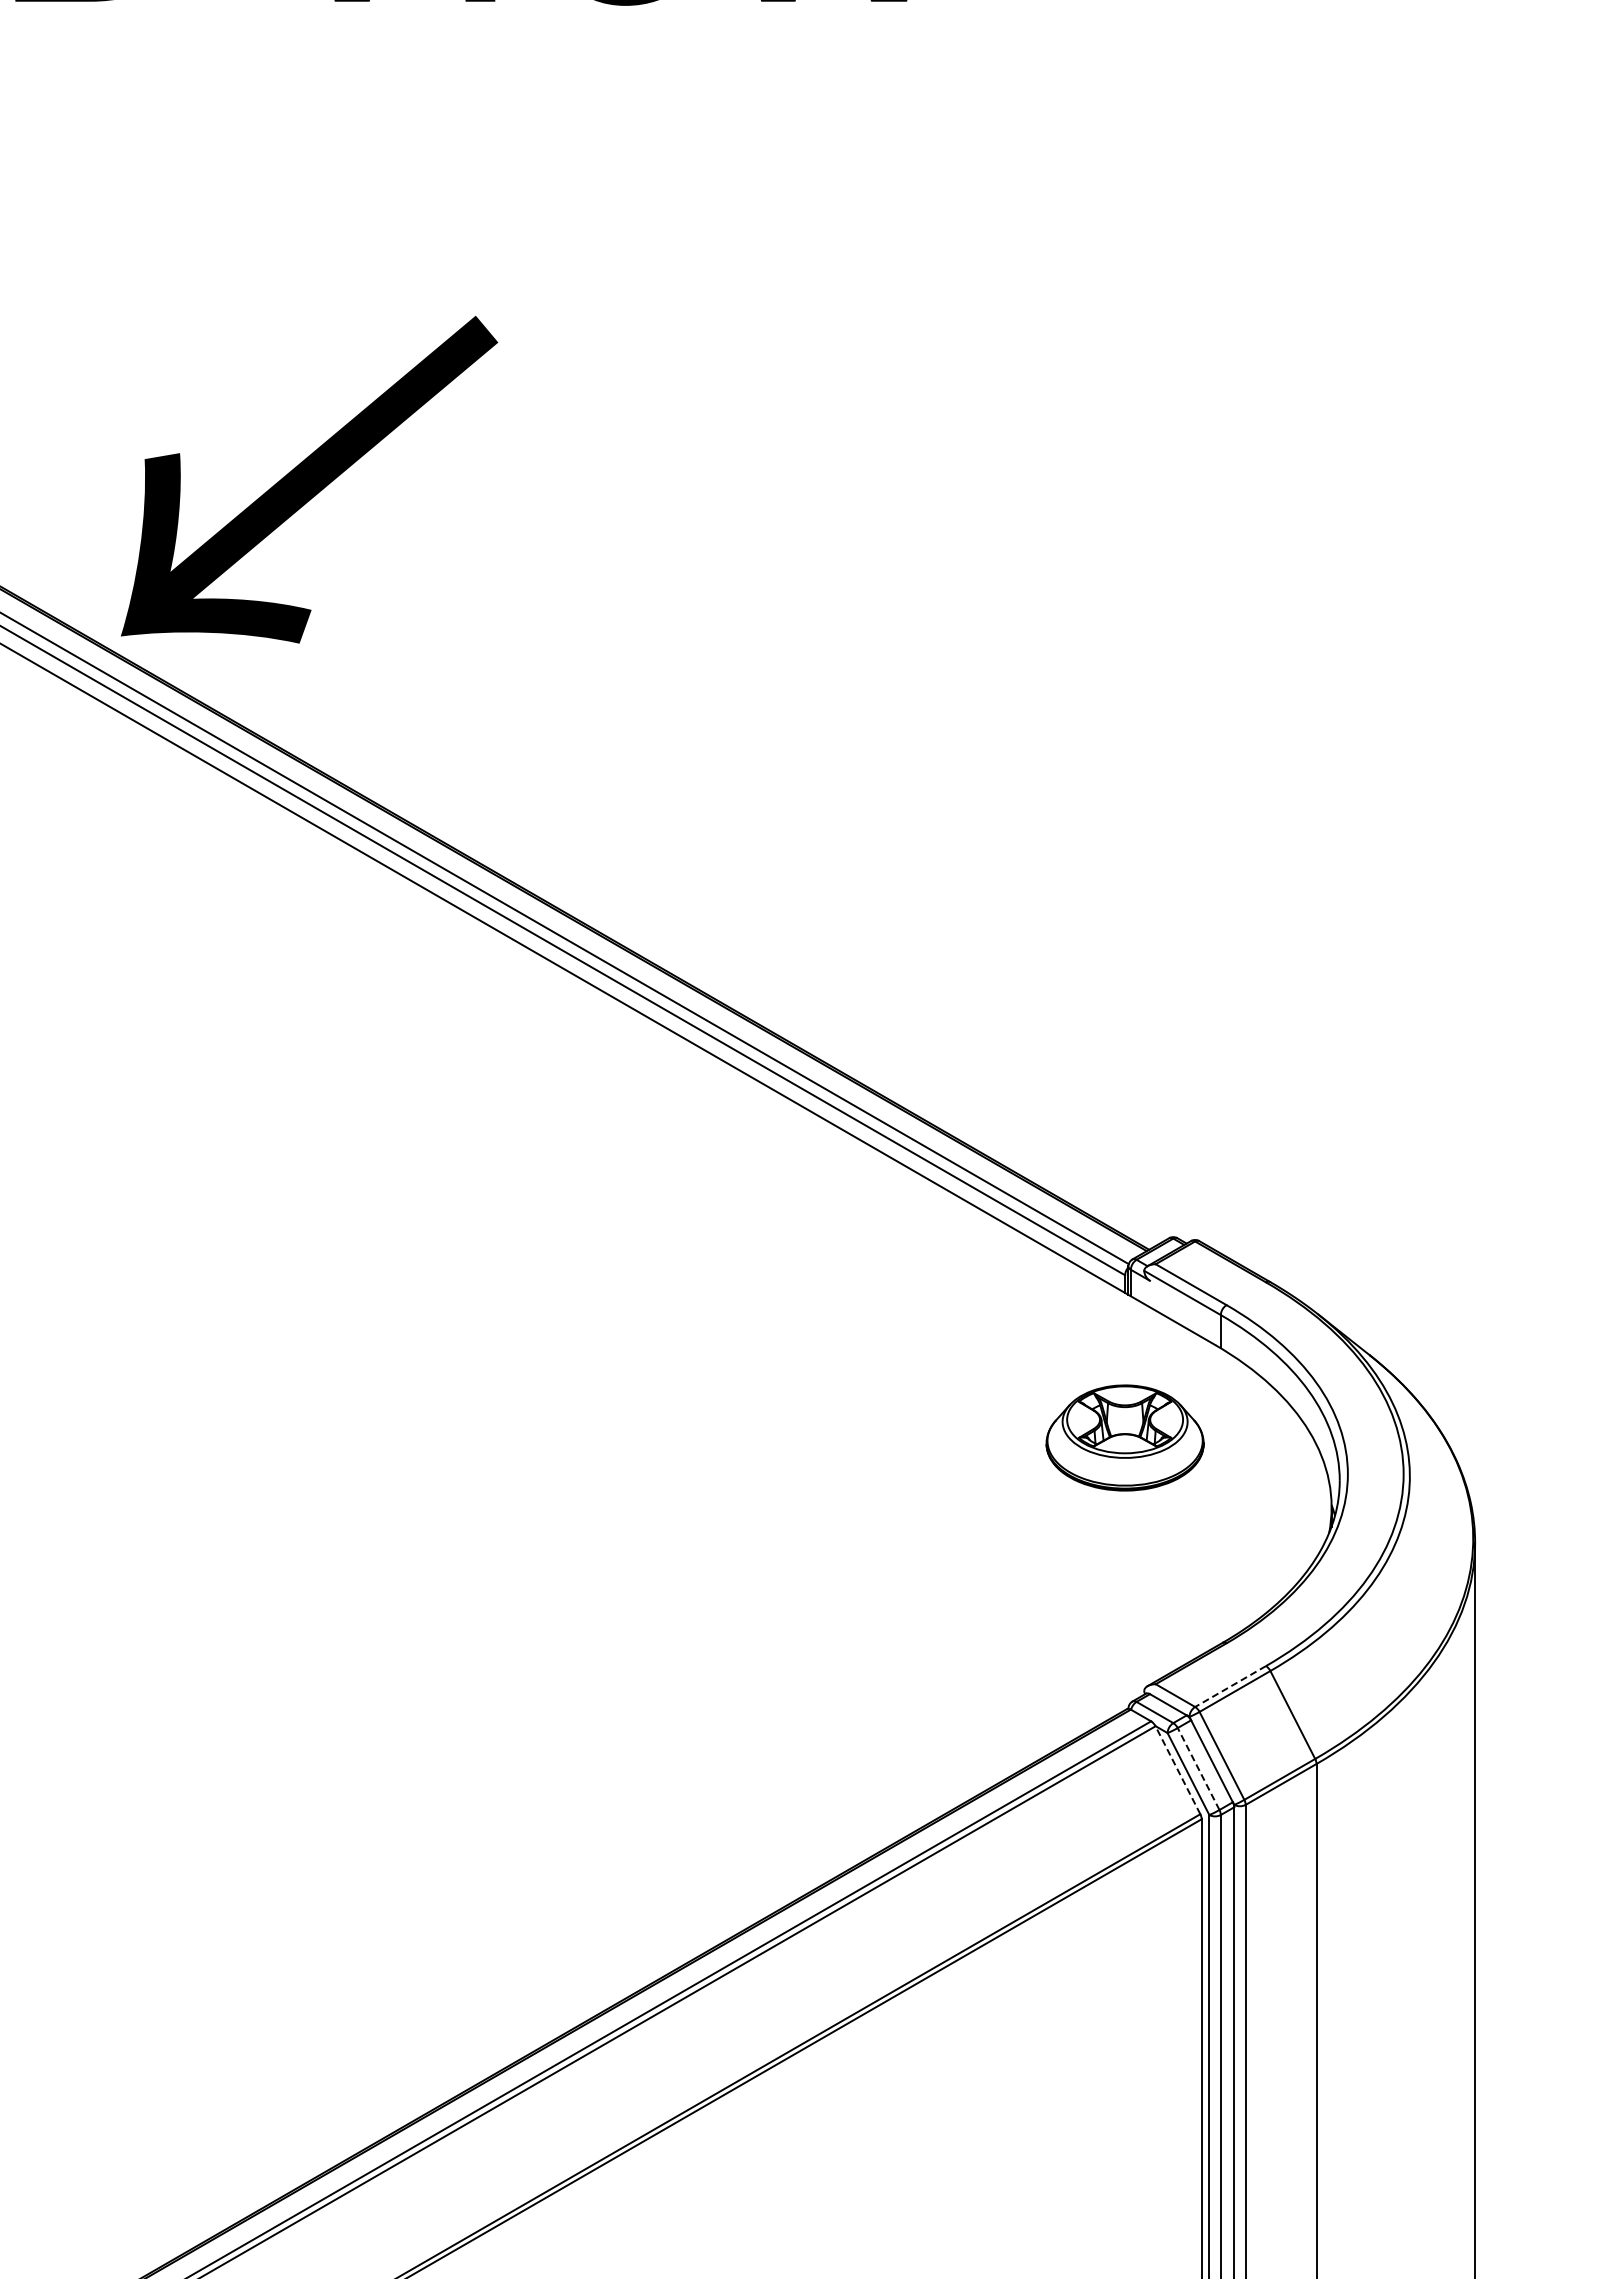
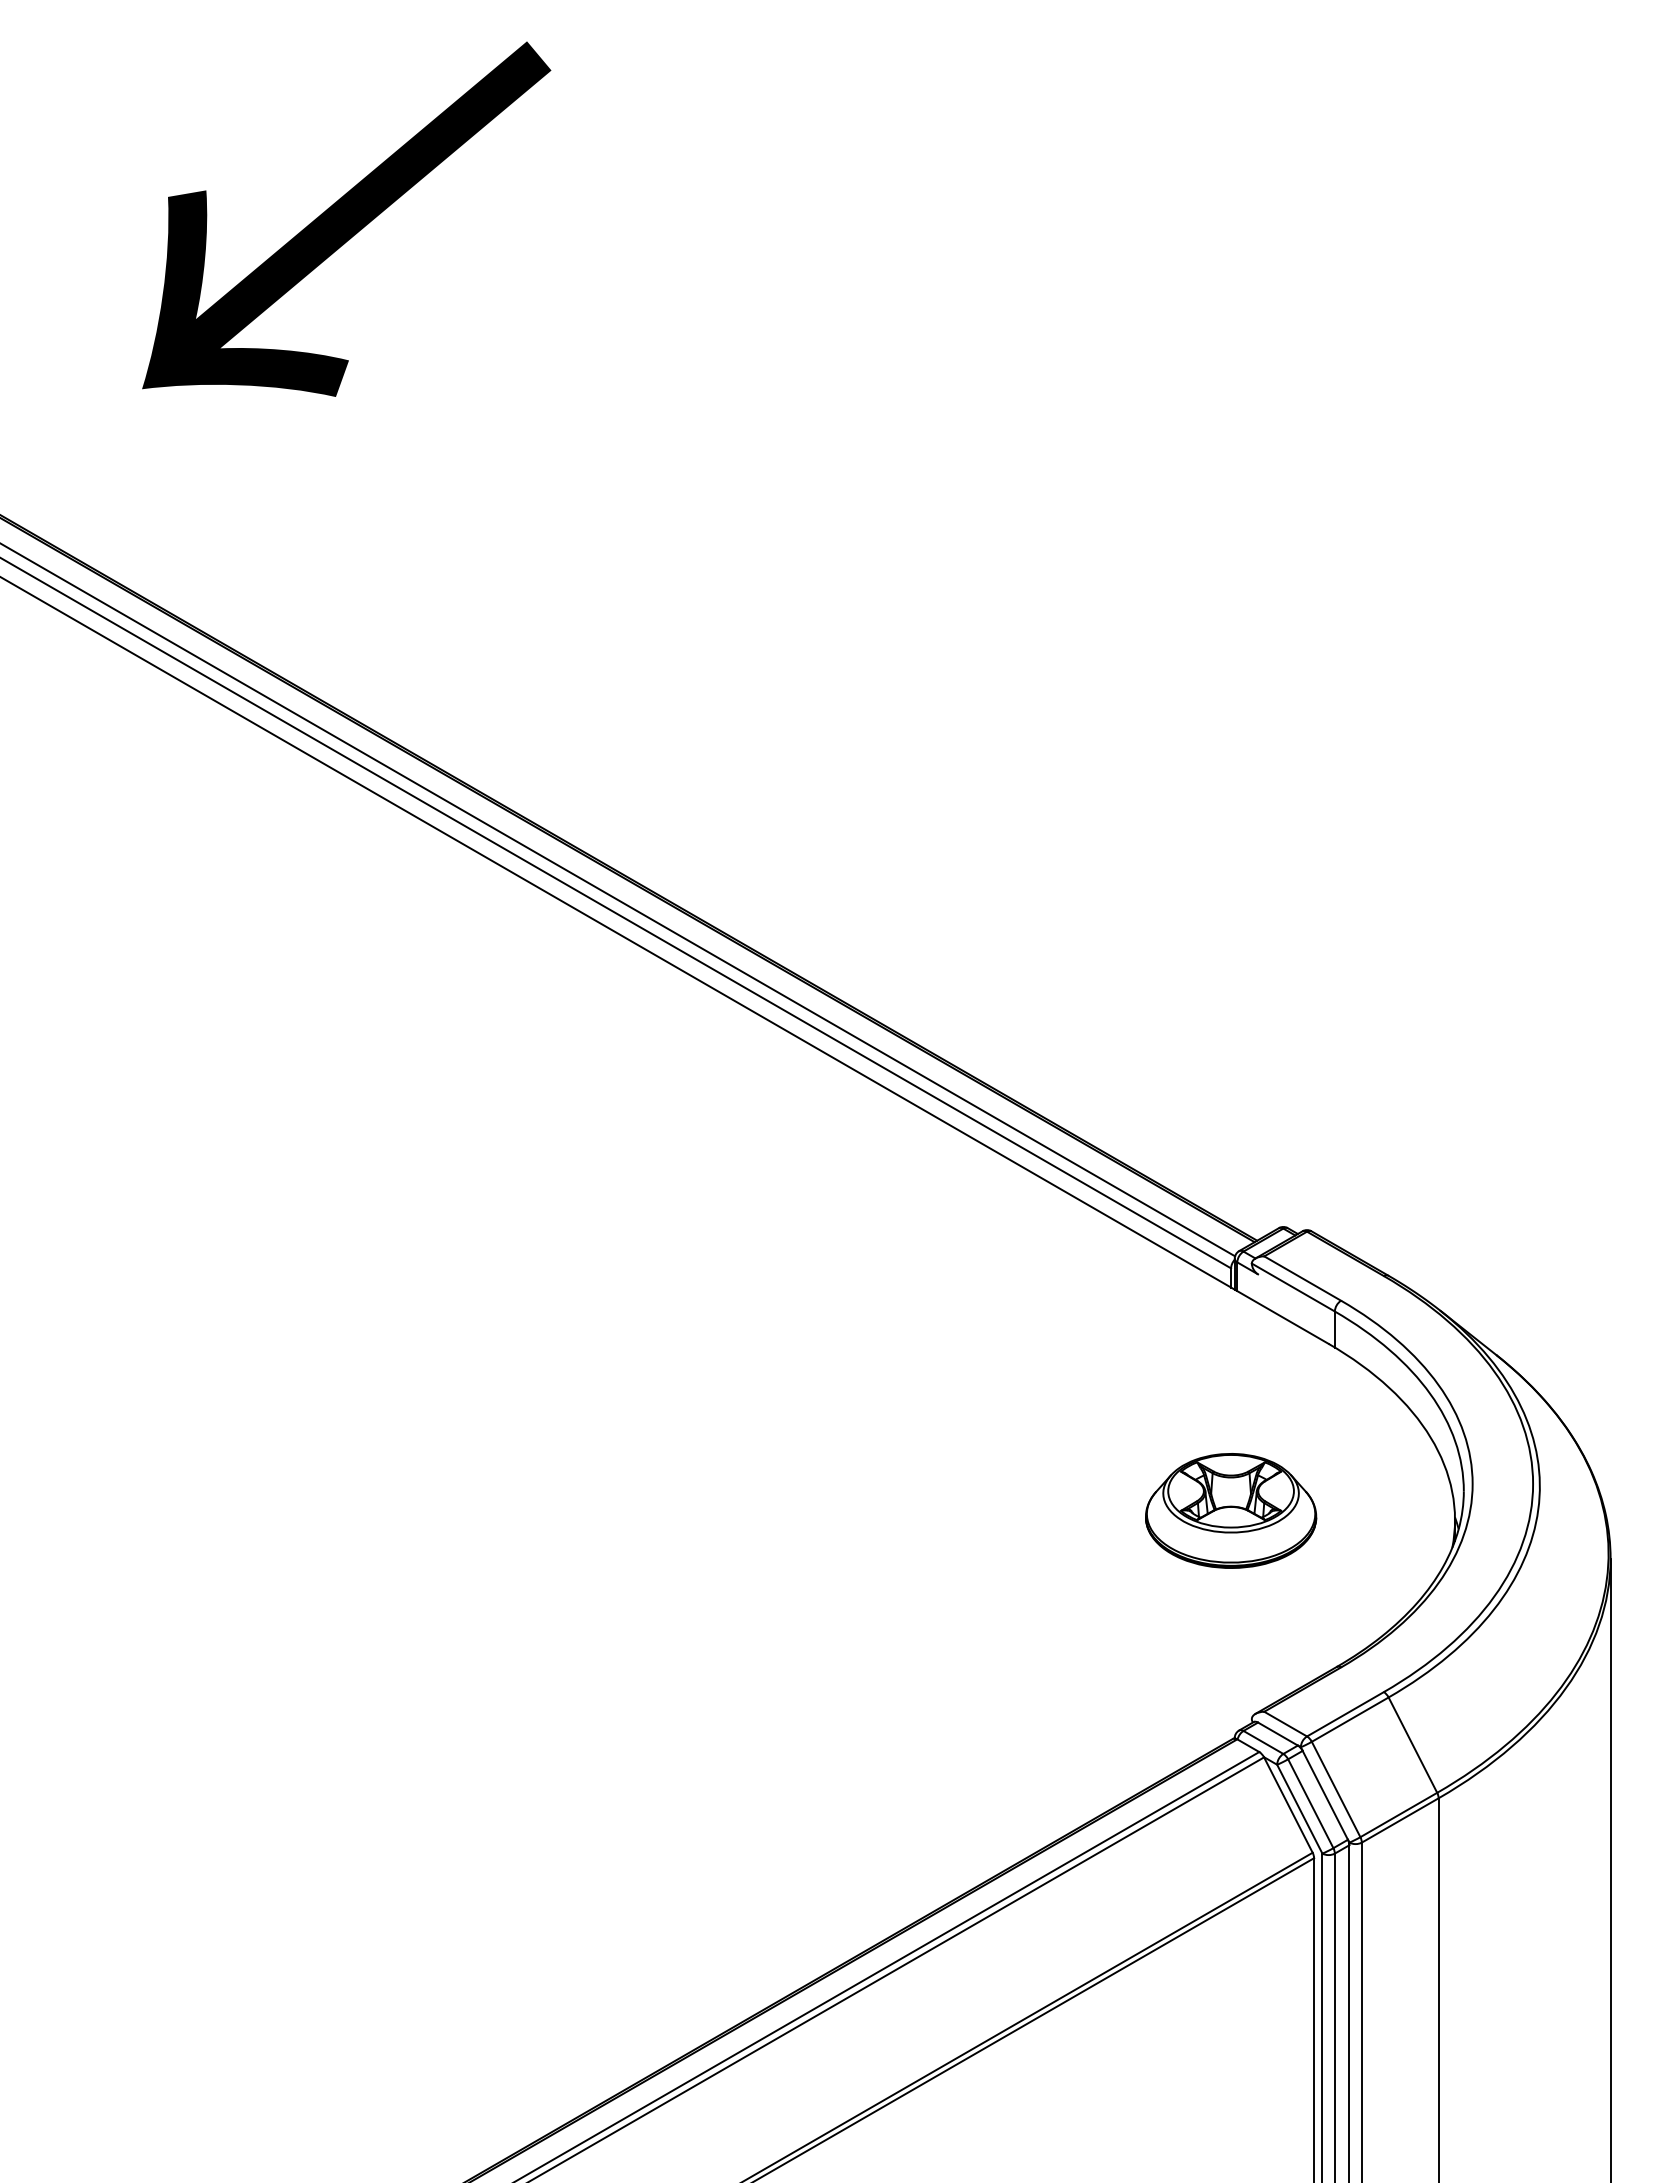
text: (309, 479) -> (346, 218), moved
part: (1124, 1437) -> (1230, 1510), moved
line: (1230, 1686) -> (1345, 1714), dashed -> solid
line: (1177, 1769) -> (1287, 1804), dashed -> solid
line: (1198, 1769) -> (1310, 1804), dashed -> solid

